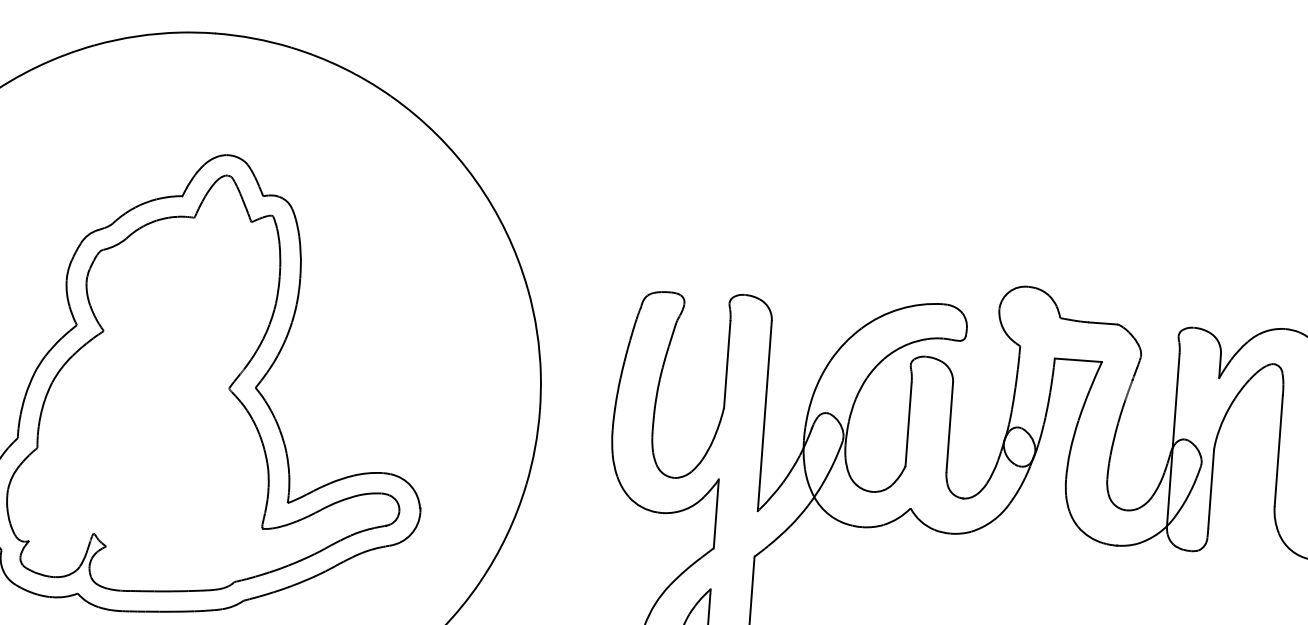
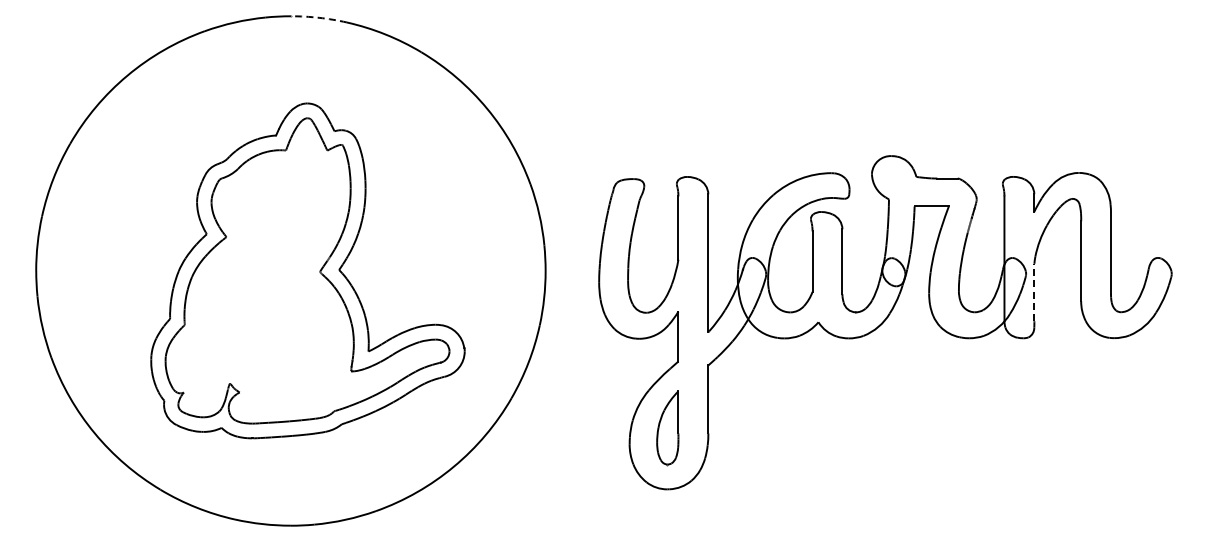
arc: (254, 38) -> (319, 17), solid -> dashed
line: (1211, 489) -> (1034, 292), solid -> dashed

